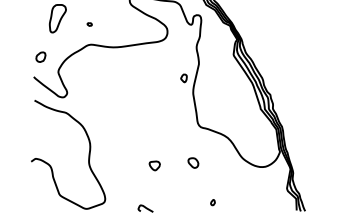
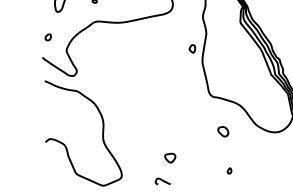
part: (40, 57) -> (47, 37), size x0.62
part: (193, 162) -> (223, 131), moved
part: (154, 165) -> (170, 157), moved

